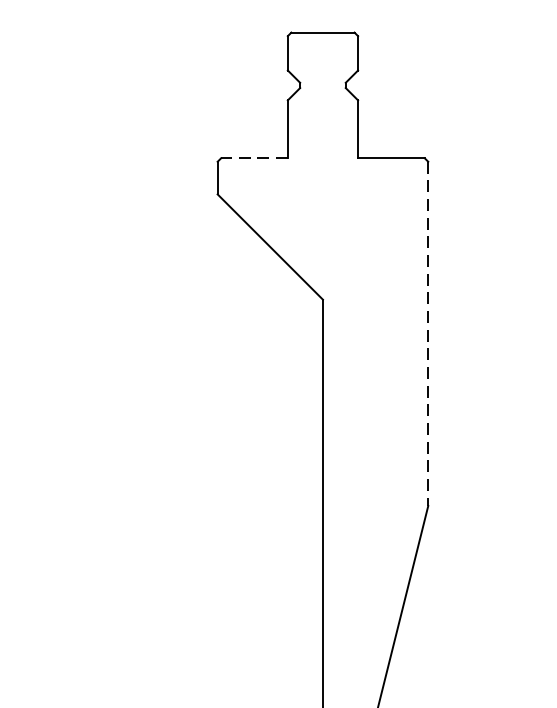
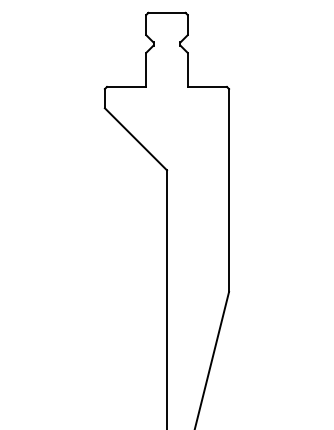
line: (254, 157) -> (126, 86), dashed -> solid
line: (428, 333) -> (229, 190), dashed -> solid

